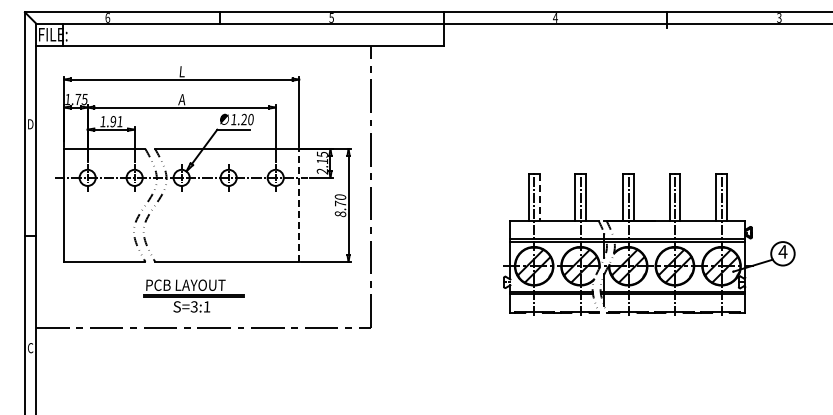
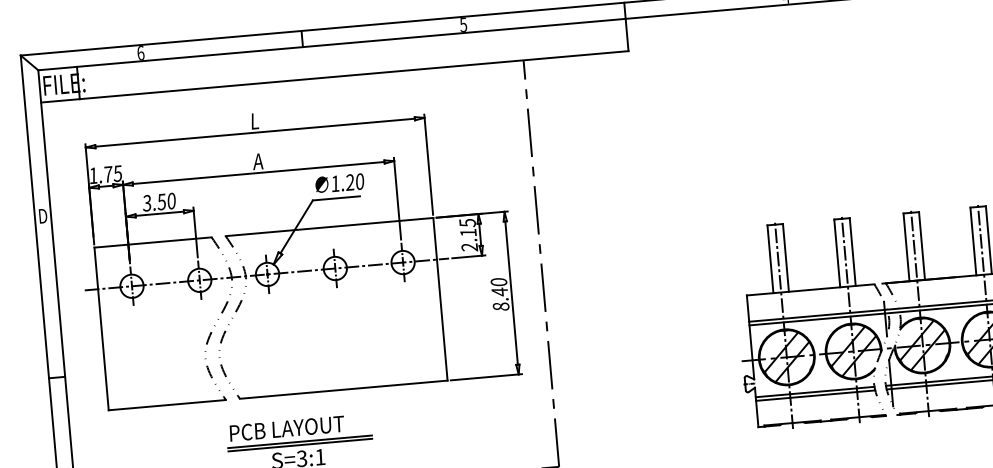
text: (111, 121) -> (159, 201), 1.91 -> 3.50
line: (539, 197) -> (785, 257), dashed -> solid
text: (340, 203) -> (499, 291), 8.70 -> 8.40
line: (299, 204) -> (440, 297), dashed -> solid

